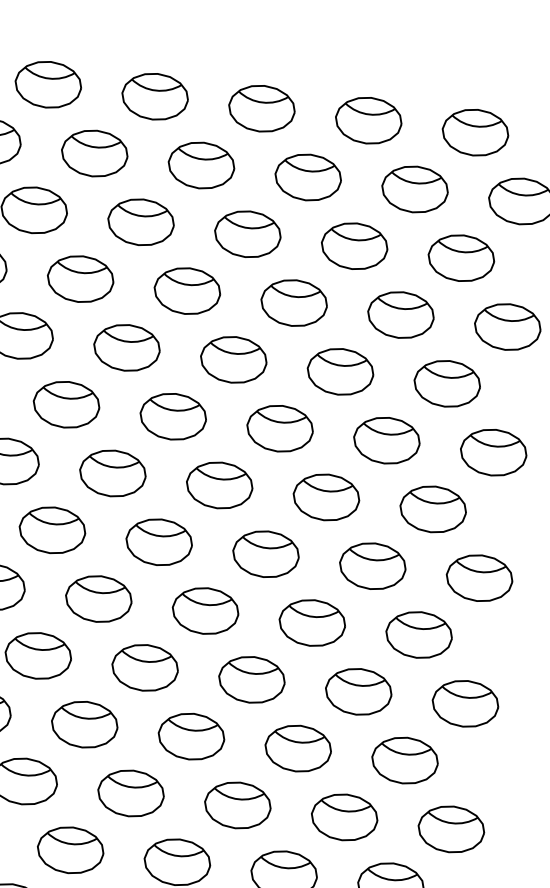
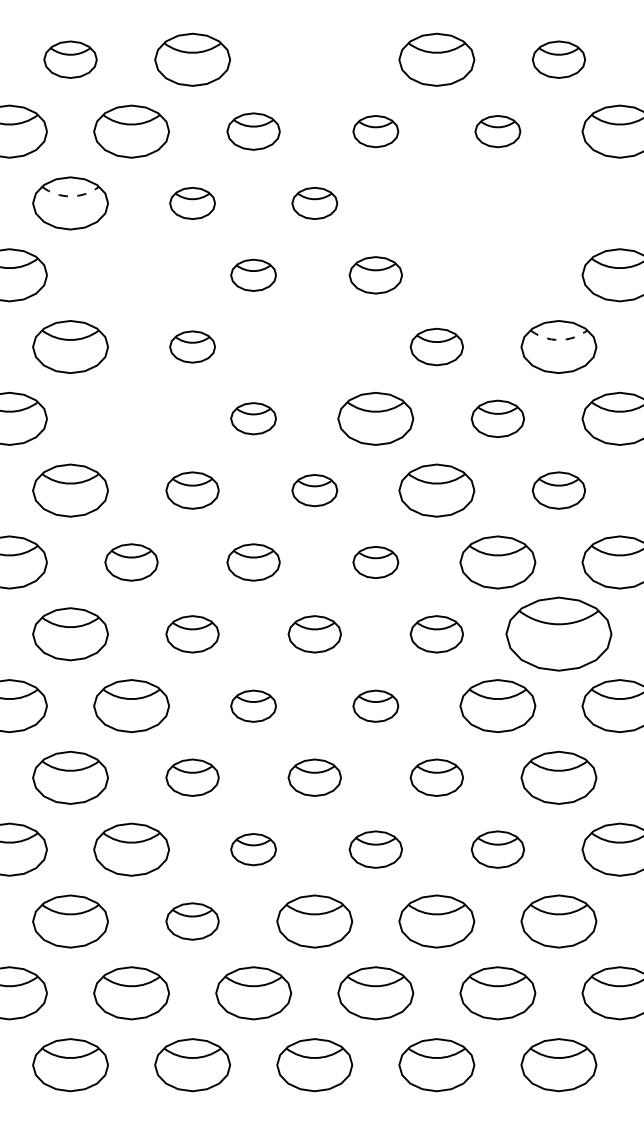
part: (48, 84) -> (70, 59), size x0.7
part: (261, 108) -> (314, 59), removed
part: (475, 132) -> (558, 59), size x0.7
part: (201, 165) -> (253, 131), size x0.7
part: (308, 177) -> (375, 131), size x0.6
part: (414, 189) -> (497, 131), size x0.6
arc: (34, 204) -> (70, 196), solid -> dashed
part: (140, 222) -> (192, 203), size x0.6
part: (247, 234) -> (314, 203), size x0.6
part: (354, 246) -> (436, 203), removed
part: (461, 258) -> (558, 203), removed
part: (80, 279) -> (131, 275), removed
part: (187, 291) -> (253, 275), size x0.6
part: (293, 303) -> (375, 275), size x0.7
part: (400, 315) -> (497, 275), removed
part: (126, 347) -> (192, 346), size x0.6
part: (233, 359) -> (314, 346), removed
part: (340, 371) -> (436, 346), size x0.7
arc: (447, 378) -> (558, 340), solid -> dashed
part: (66, 404) -> (131, 418), removed
part: (173, 416) -> (253, 418), size x0.6
part: (386, 440) -> (497, 418), size x0.7
part: (112, 473) -> (192, 490), size x0.7
part: (219, 485) -> (314, 490), size x0.6
part: (432, 509) -> (558, 490), size x0.7
part: (52, 530) -> (131, 562), size x0.7
part: (159, 542) -> (253, 562), size x0.7
part: (265, 554) -> (375, 562), size x0.6
part: (98, 599) -> (192, 634), size x0.7
part: (205, 611) -> (314, 634), size x0.7
part: (312, 623) -> (436, 634), size x0.7
part: (418, 635) -> (558, 634), size x1.4
part: (144, 668) -> (253, 706), size x0.6
part: (251, 680) -> (375, 706), size x0.6
part: (84, 724) -> (192, 777), size x0.7
part: (191, 736) -> (314, 777), size x0.7
part: (298, 748) -> (436, 777), size x0.7
part: (130, 793) -> (253, 849), size x0.6
part: (237, 805) -> (375, 849), size x0.7
part: (344, 817) -> (497, 849), size x0.7
part: (70, 850) -> (192, 921), size x0.7

